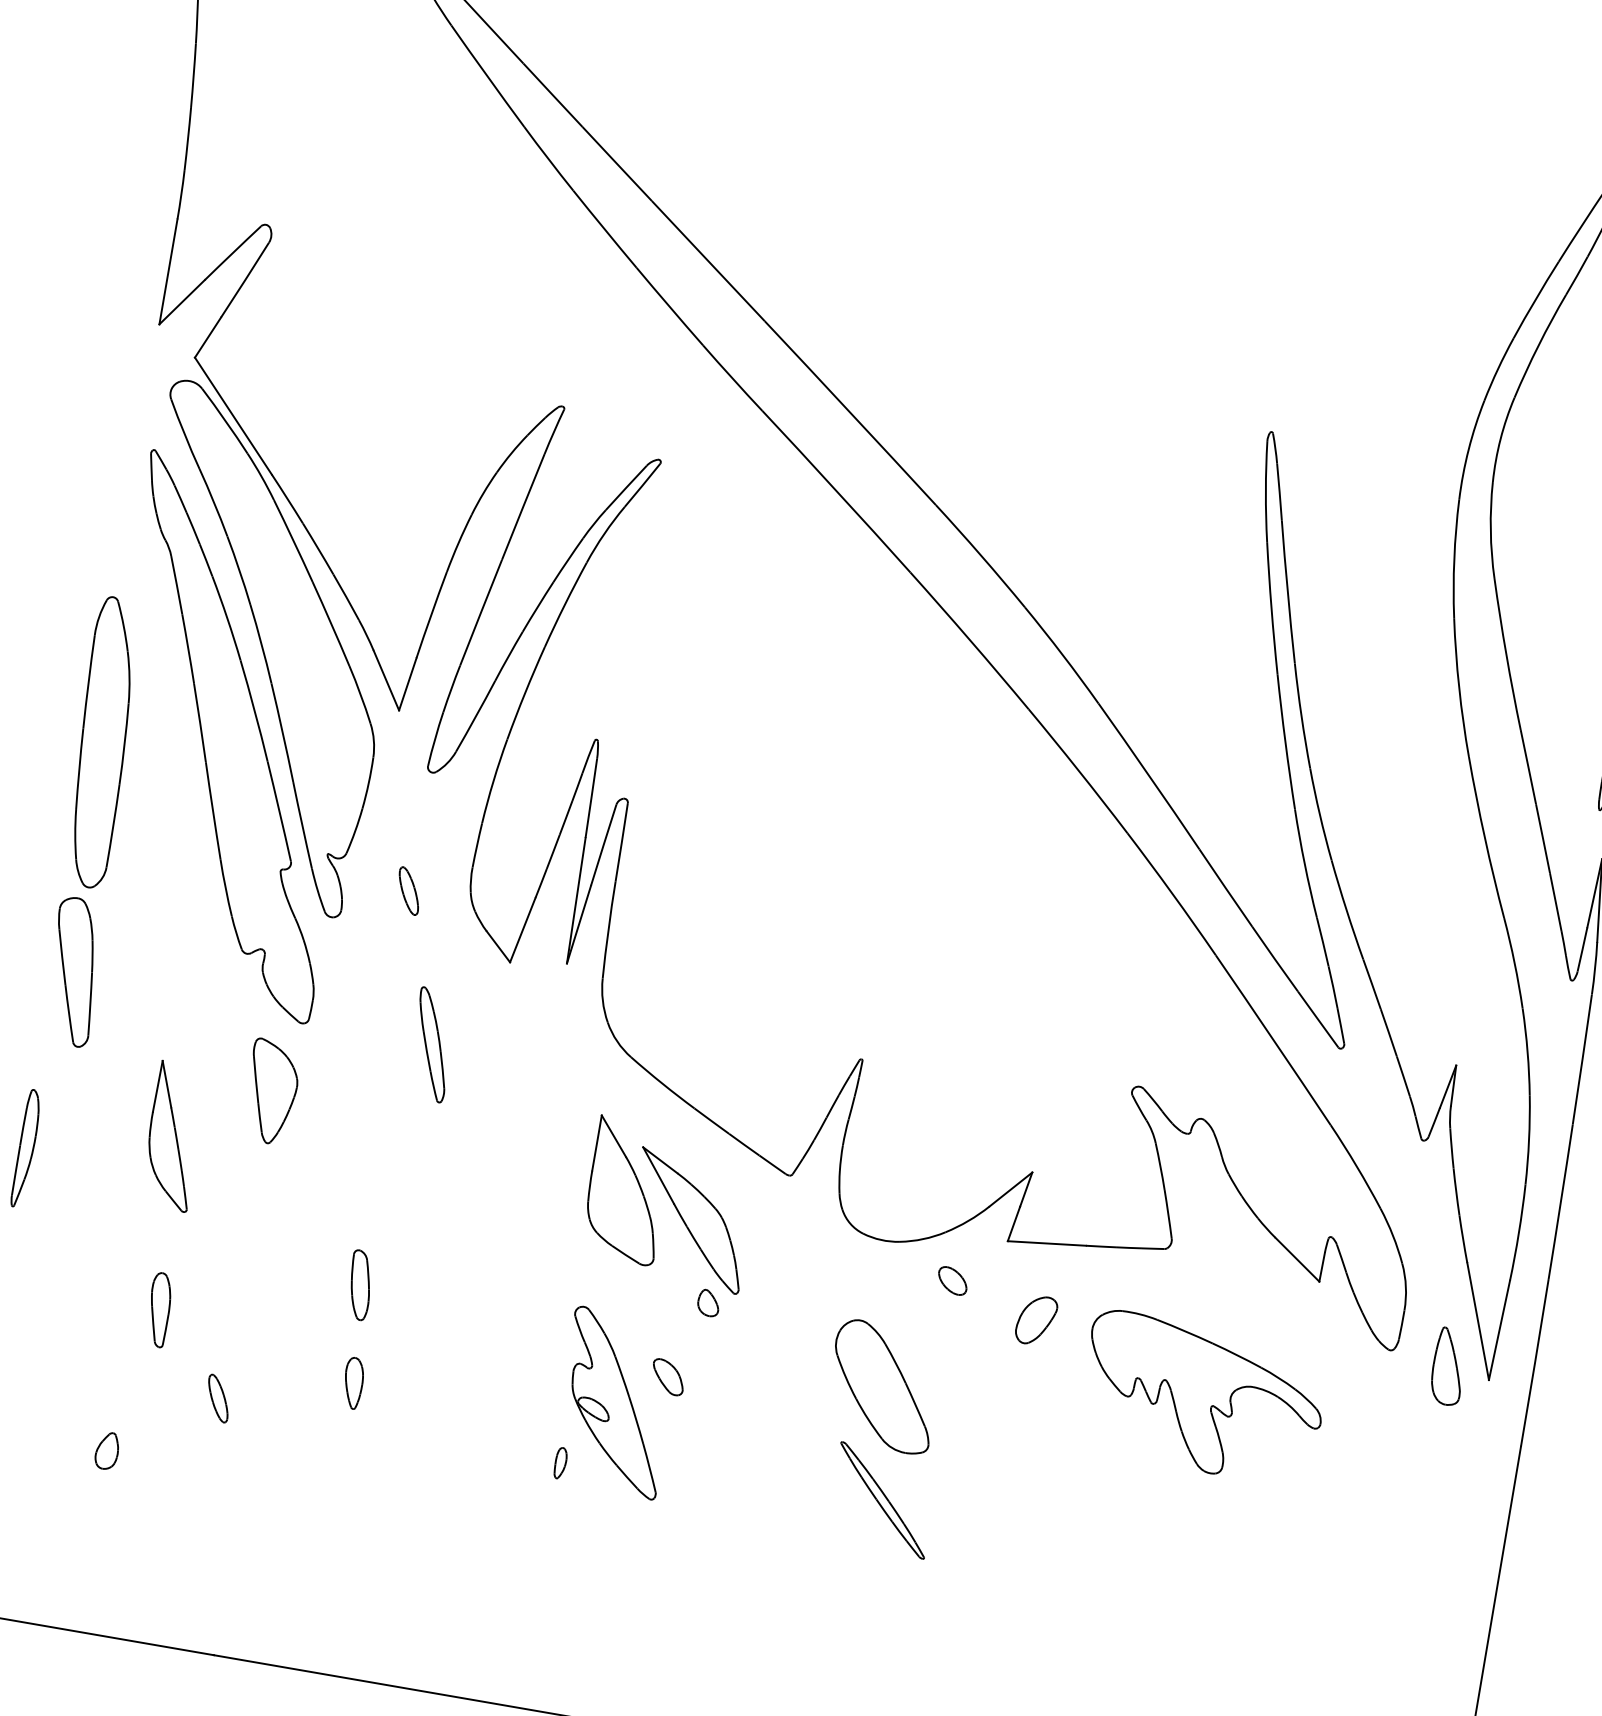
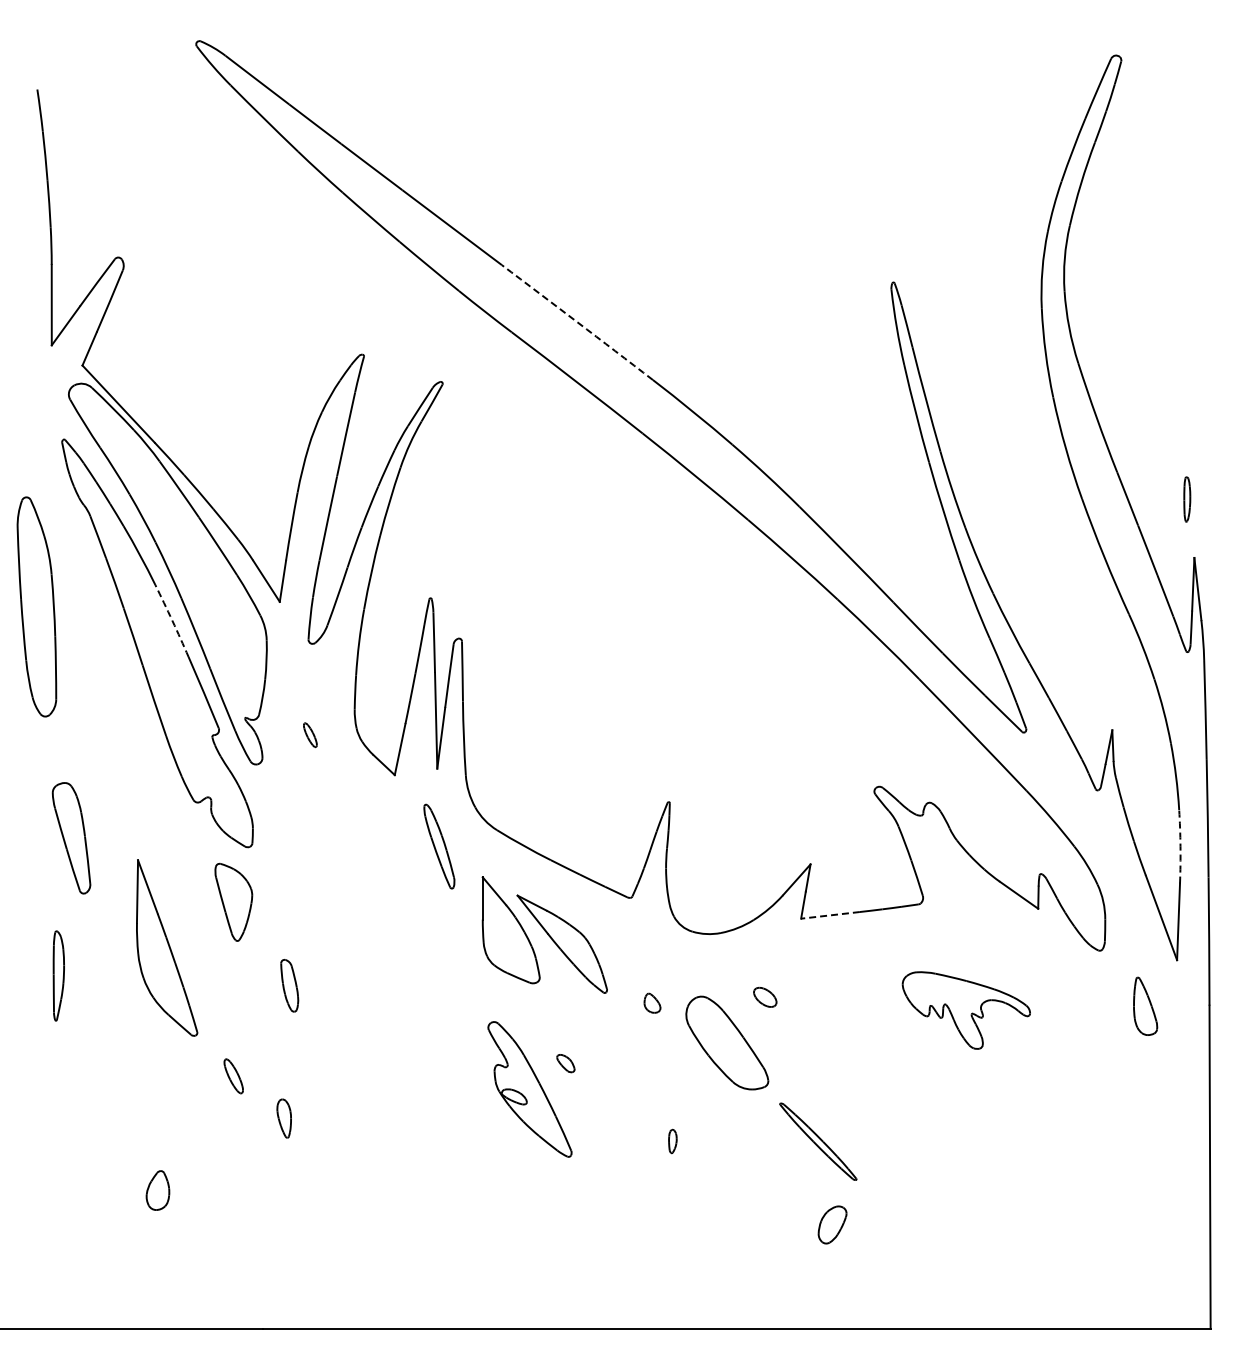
arc: (850, 413) -> (577, 322), solid -> dashed
arc: (254, 710) -> (172, 620), solid -> dashed
part: (101, 741) -> (36, 606), moved
part: (409, 891) -> (310, 735), size x0.7
part: (432, 1044) -> (439, 846), moved
part: (173, 1135) -> (166, 947), size x1.6
arc: (1518, 1232) -> (1180, 846), solid -> dashed
line: (1046, 1243) -> (830, 915), solid -> dashed
part: (953, 1279) -> (765, 996), moved
part: (359, 1284) -> (289, 985), moved
part: (708, 1302) -> (652, 1002), moved
part: (158, 1309) -> (177, 1078), removed
part: (1036, 1319) -> (832, 1224), moved
part: (1448, 1365) -> (1145, 1005), moved
part: (667, 1377) -> (565, 1063), size x0.7
part: (352, 1383) -> (283, 1118), moved
part: (217, 1398) -> (233, 1076), moved
part: (1202, 1398) -> (966, 1010), size x0.7
part: (106, 1450) -> (157, 1190), size x1.4
part: (560, 1463) -> (672, 1141), moved
part: (882, 1500) -> (818, 1141), moved

